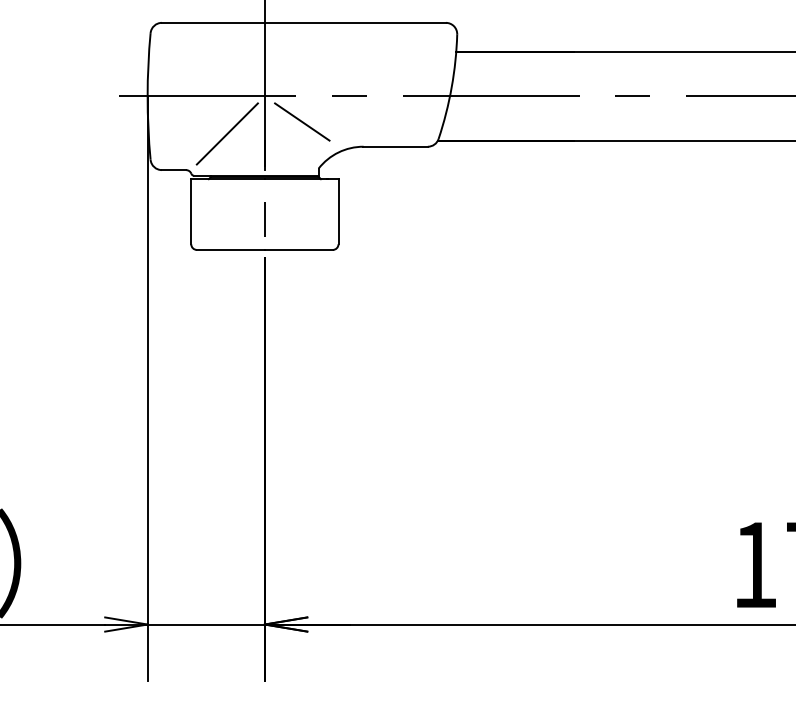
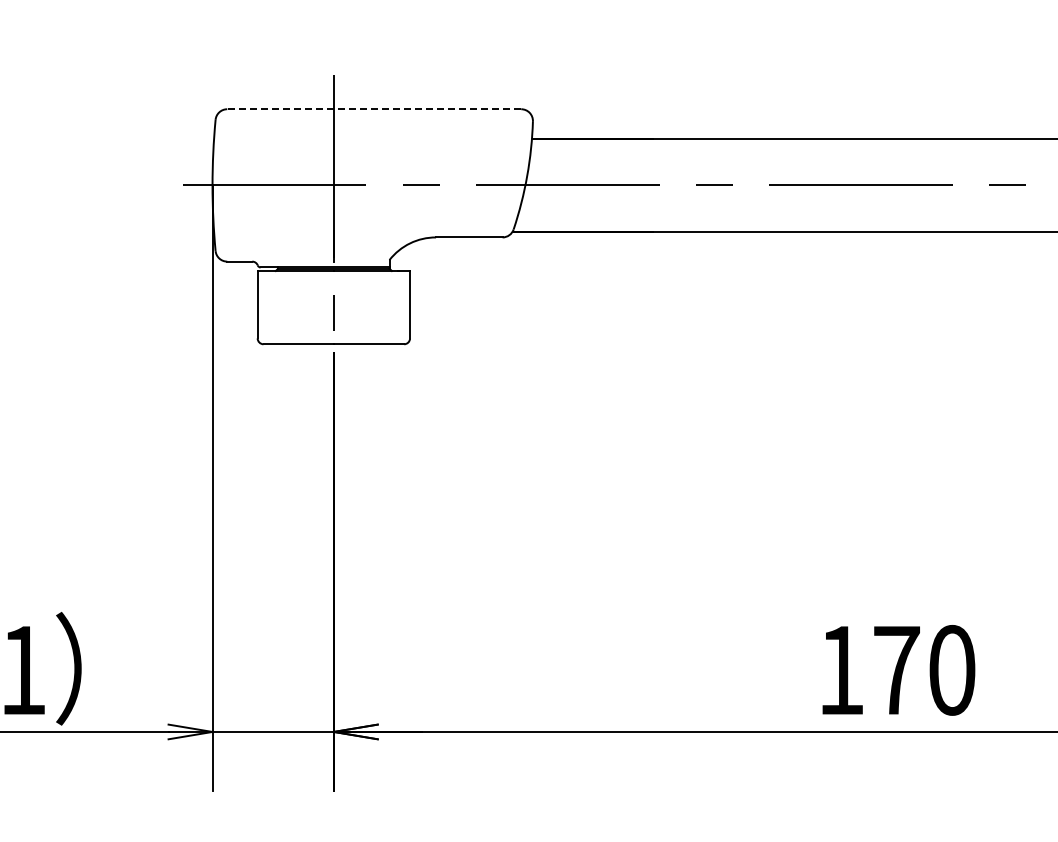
line: (304, 23) -> (374, 109), solid -> dashed
line: (302, 121) -> (372, 211), removed
line: (226, 133) -> (294, 223), removed

